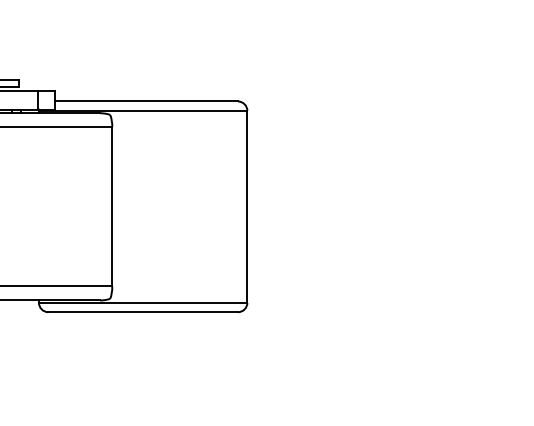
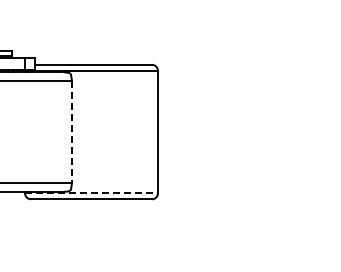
line: (111, 207) -> (71, 132), solid -> dashed
line: (143, 303) -> (91, 193), solid -> dashed

